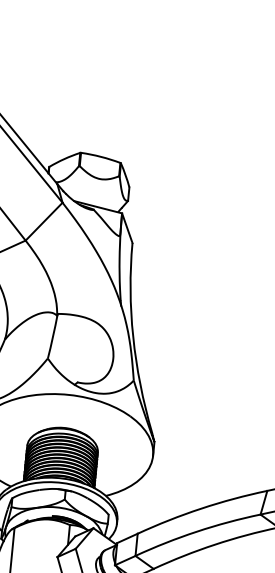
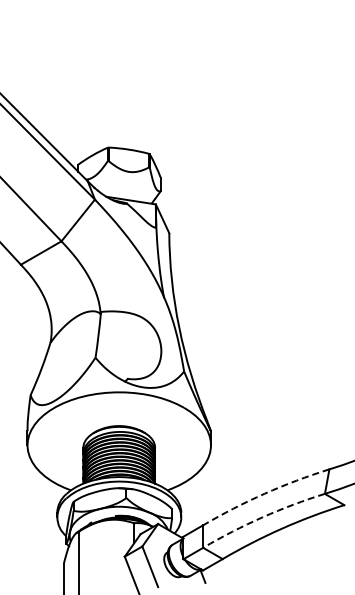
arc: (201, 508) -> (264, 493), solid -> dashed
arc: (196, 531) -> (262, 517), solid -> dashed

